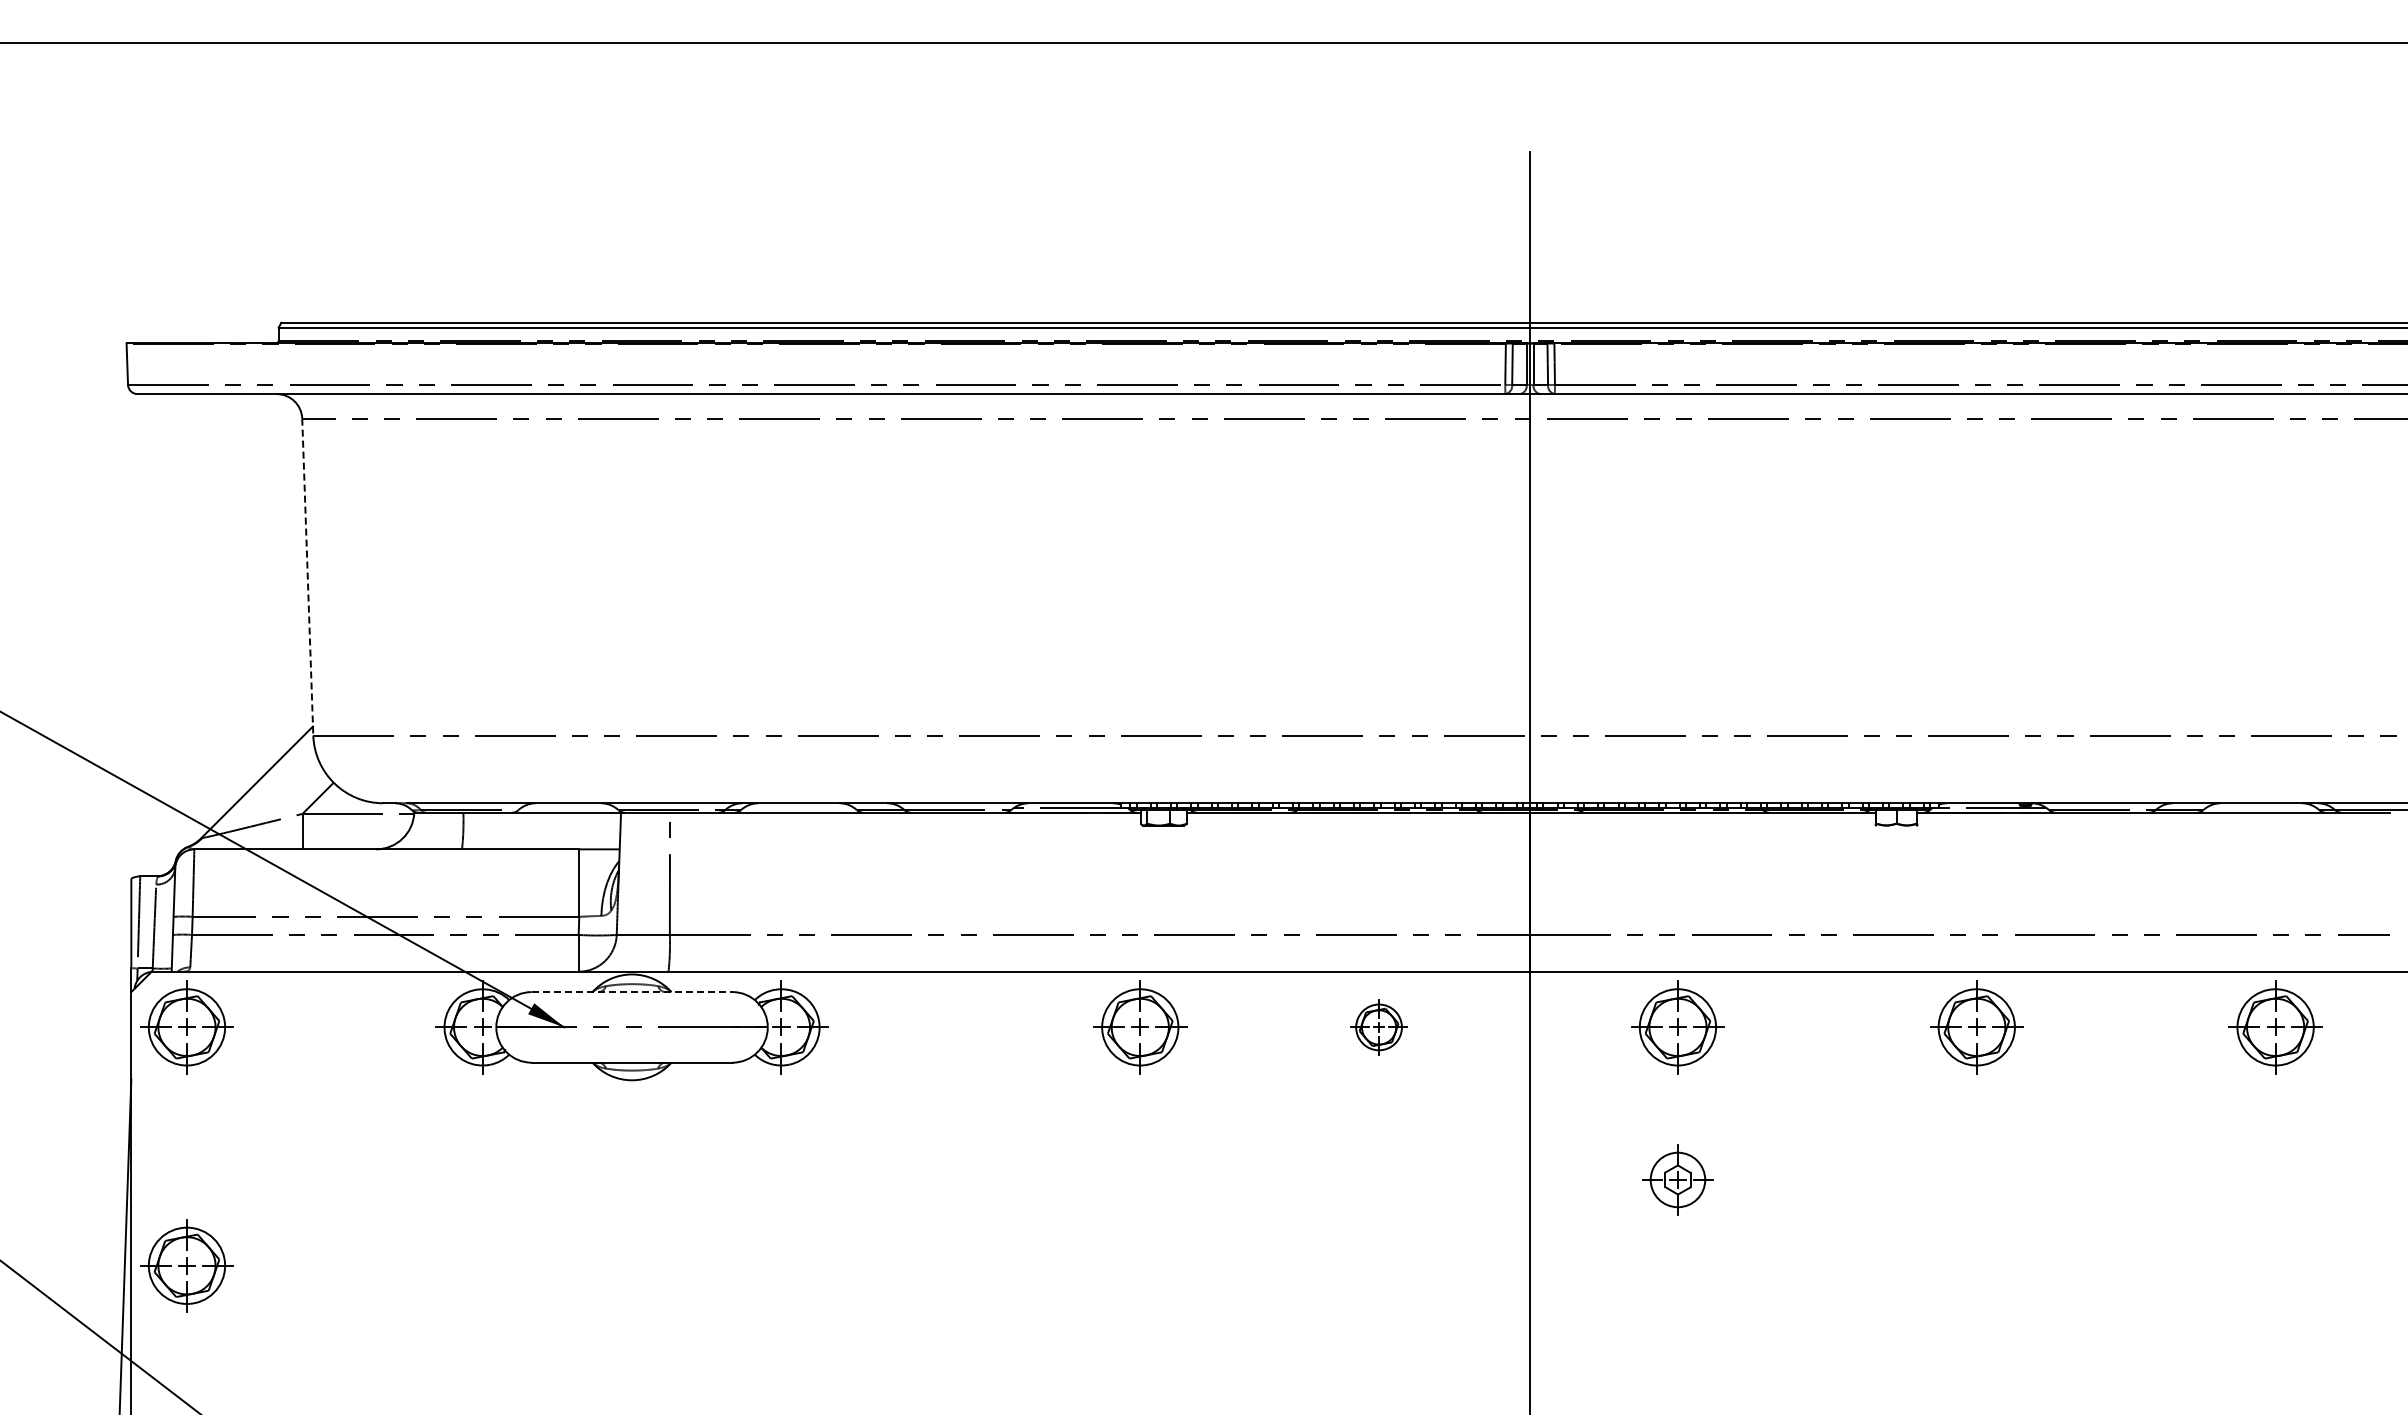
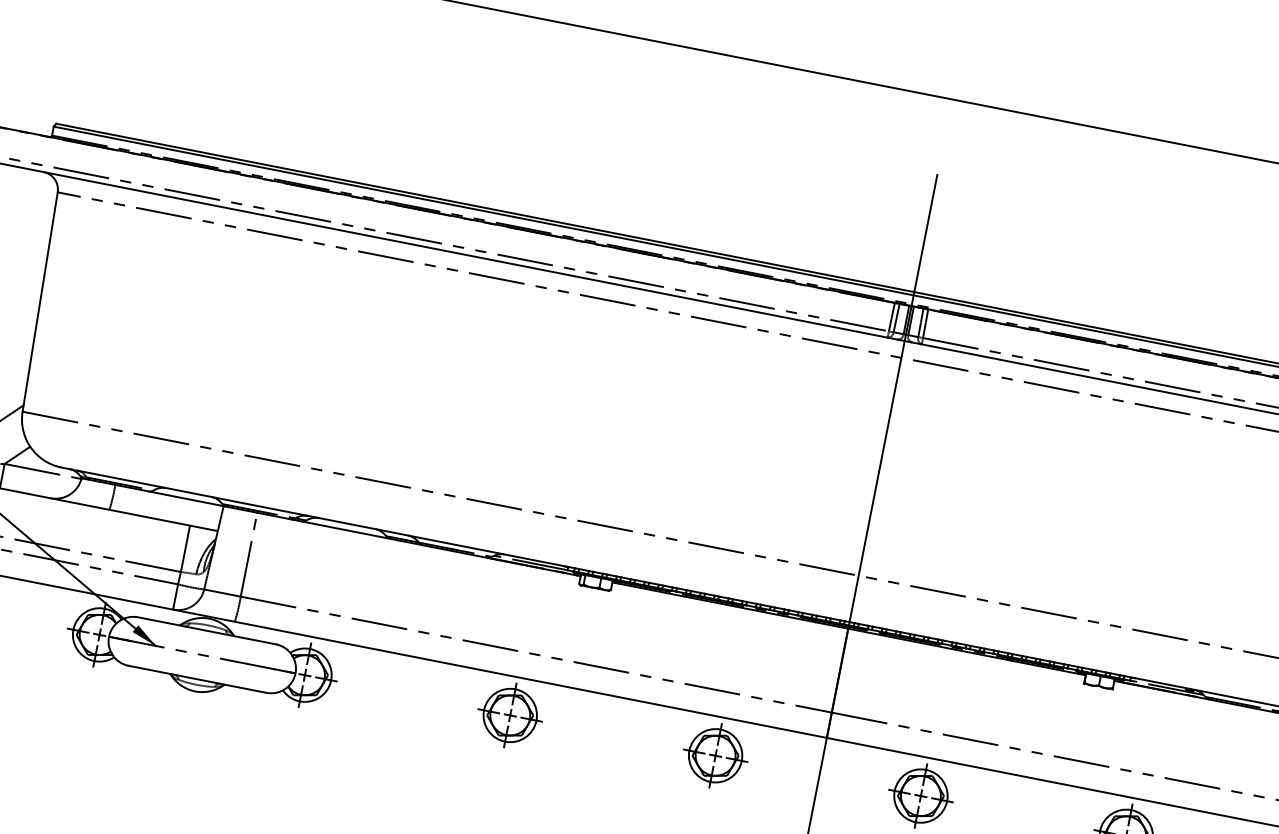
line: (307, 577) -> (39, 302), dashed -> solid
line: (632, 992) -> (207, 631), dashed -> solid
part: (1140, 1027) -> (510, 715), moved
part: (1378, 1027) -> (715, 755), size x1.67

